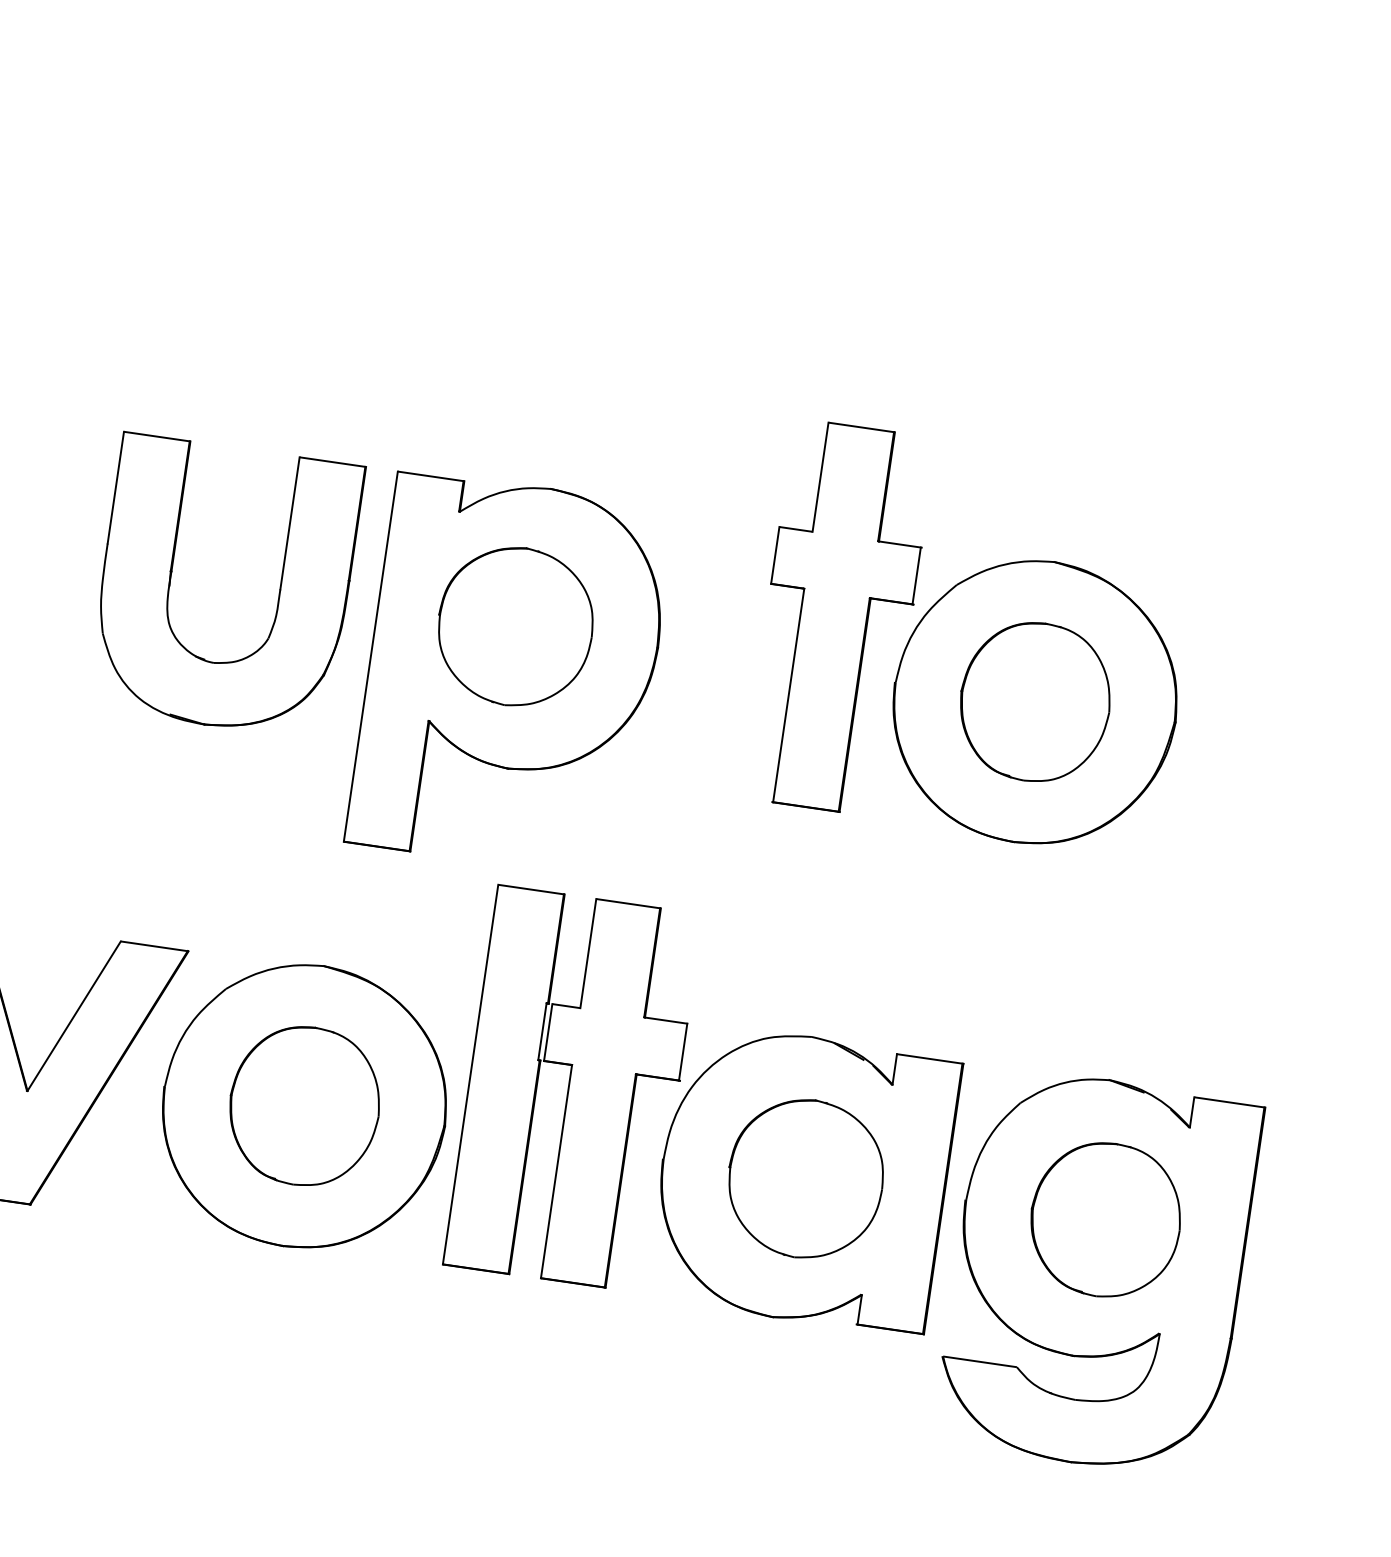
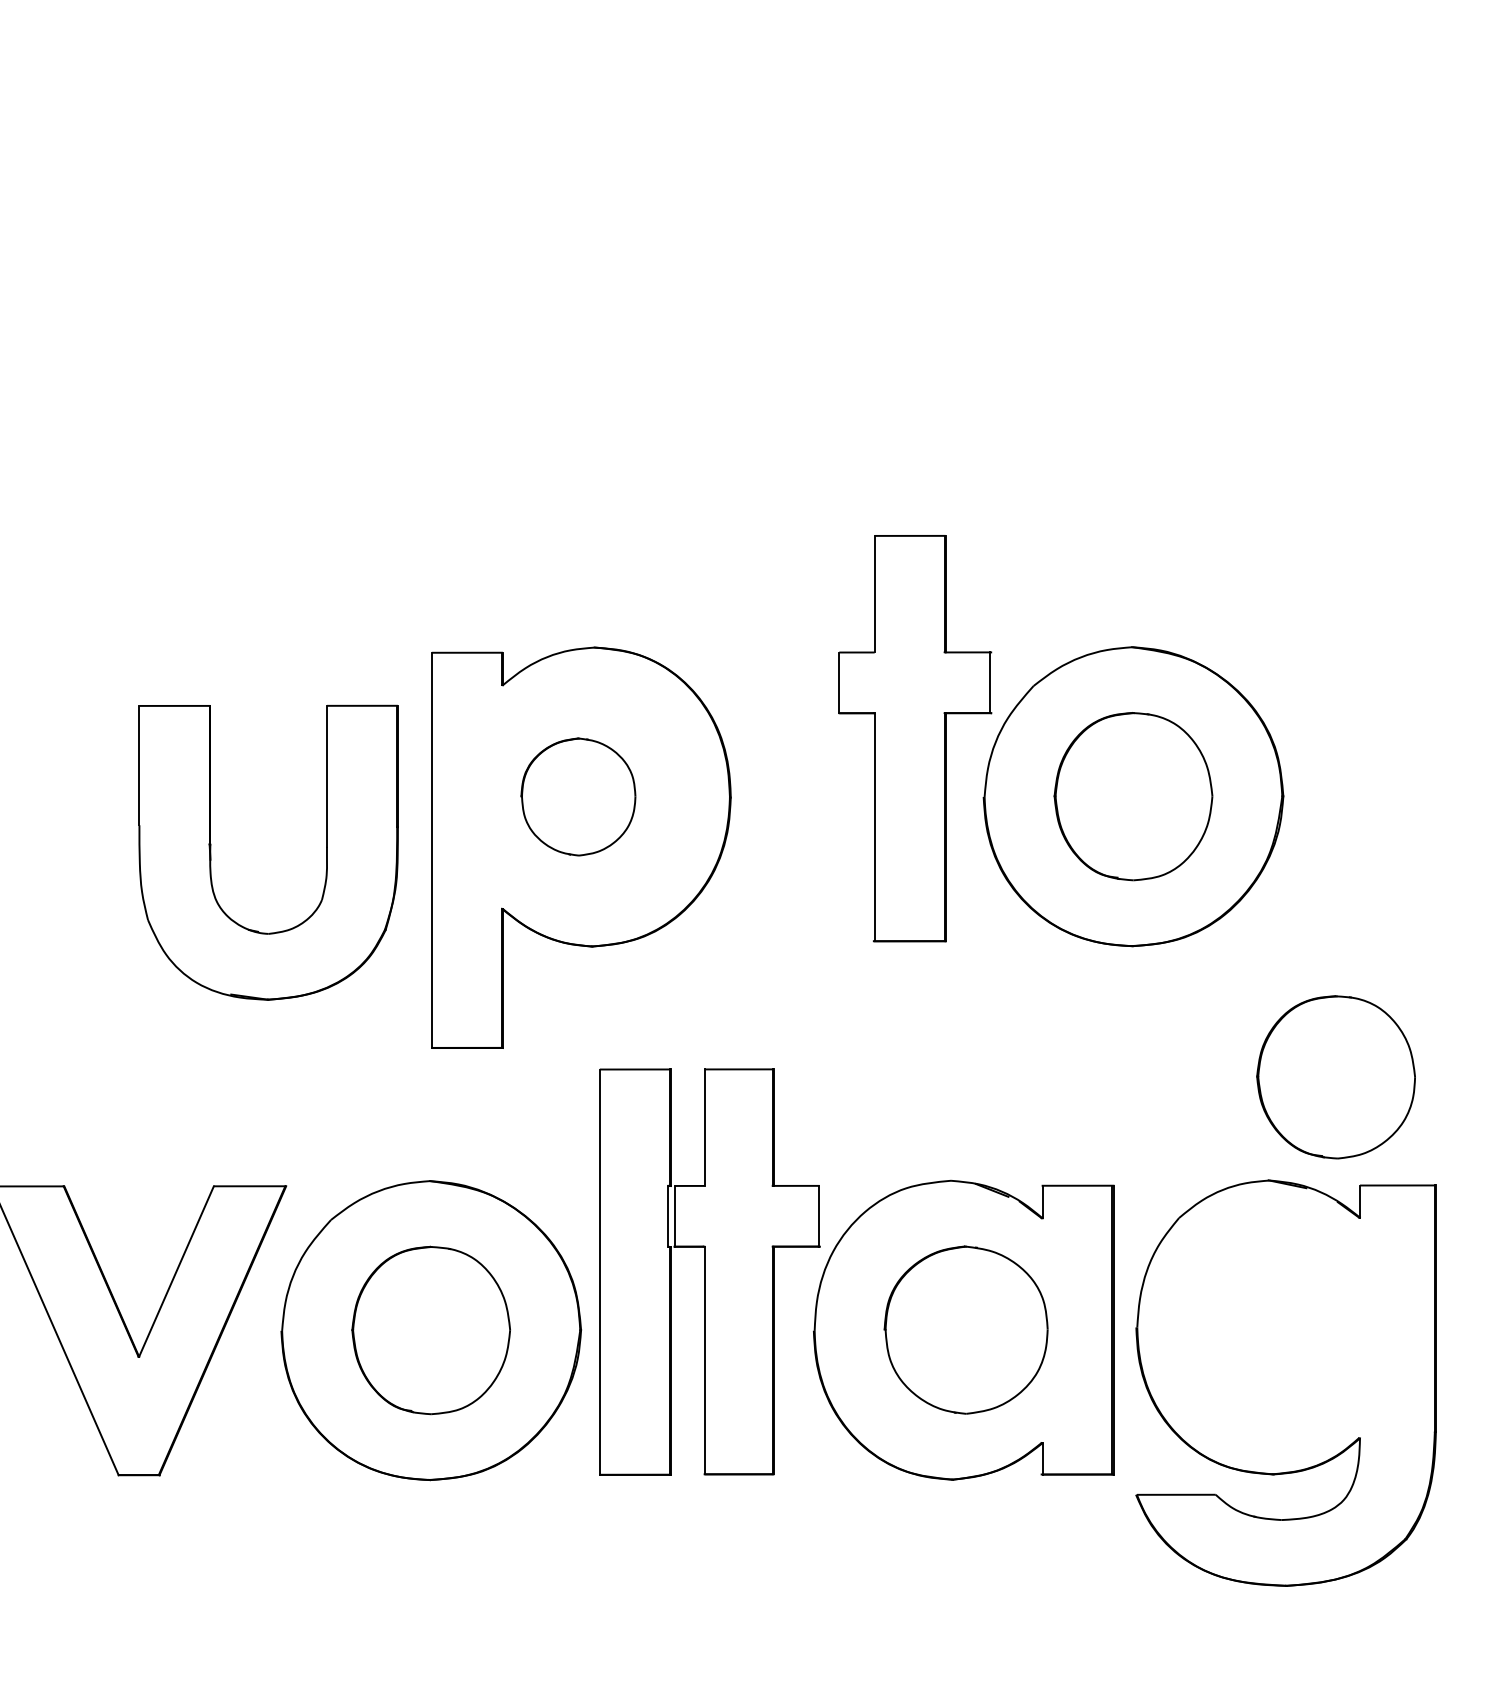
part: (171, 578) -> (211, 852), moved
part: (515, 626) -> (578, 796), size x0.7
part: (1105, 1220) -> (1335, 1077), moved

